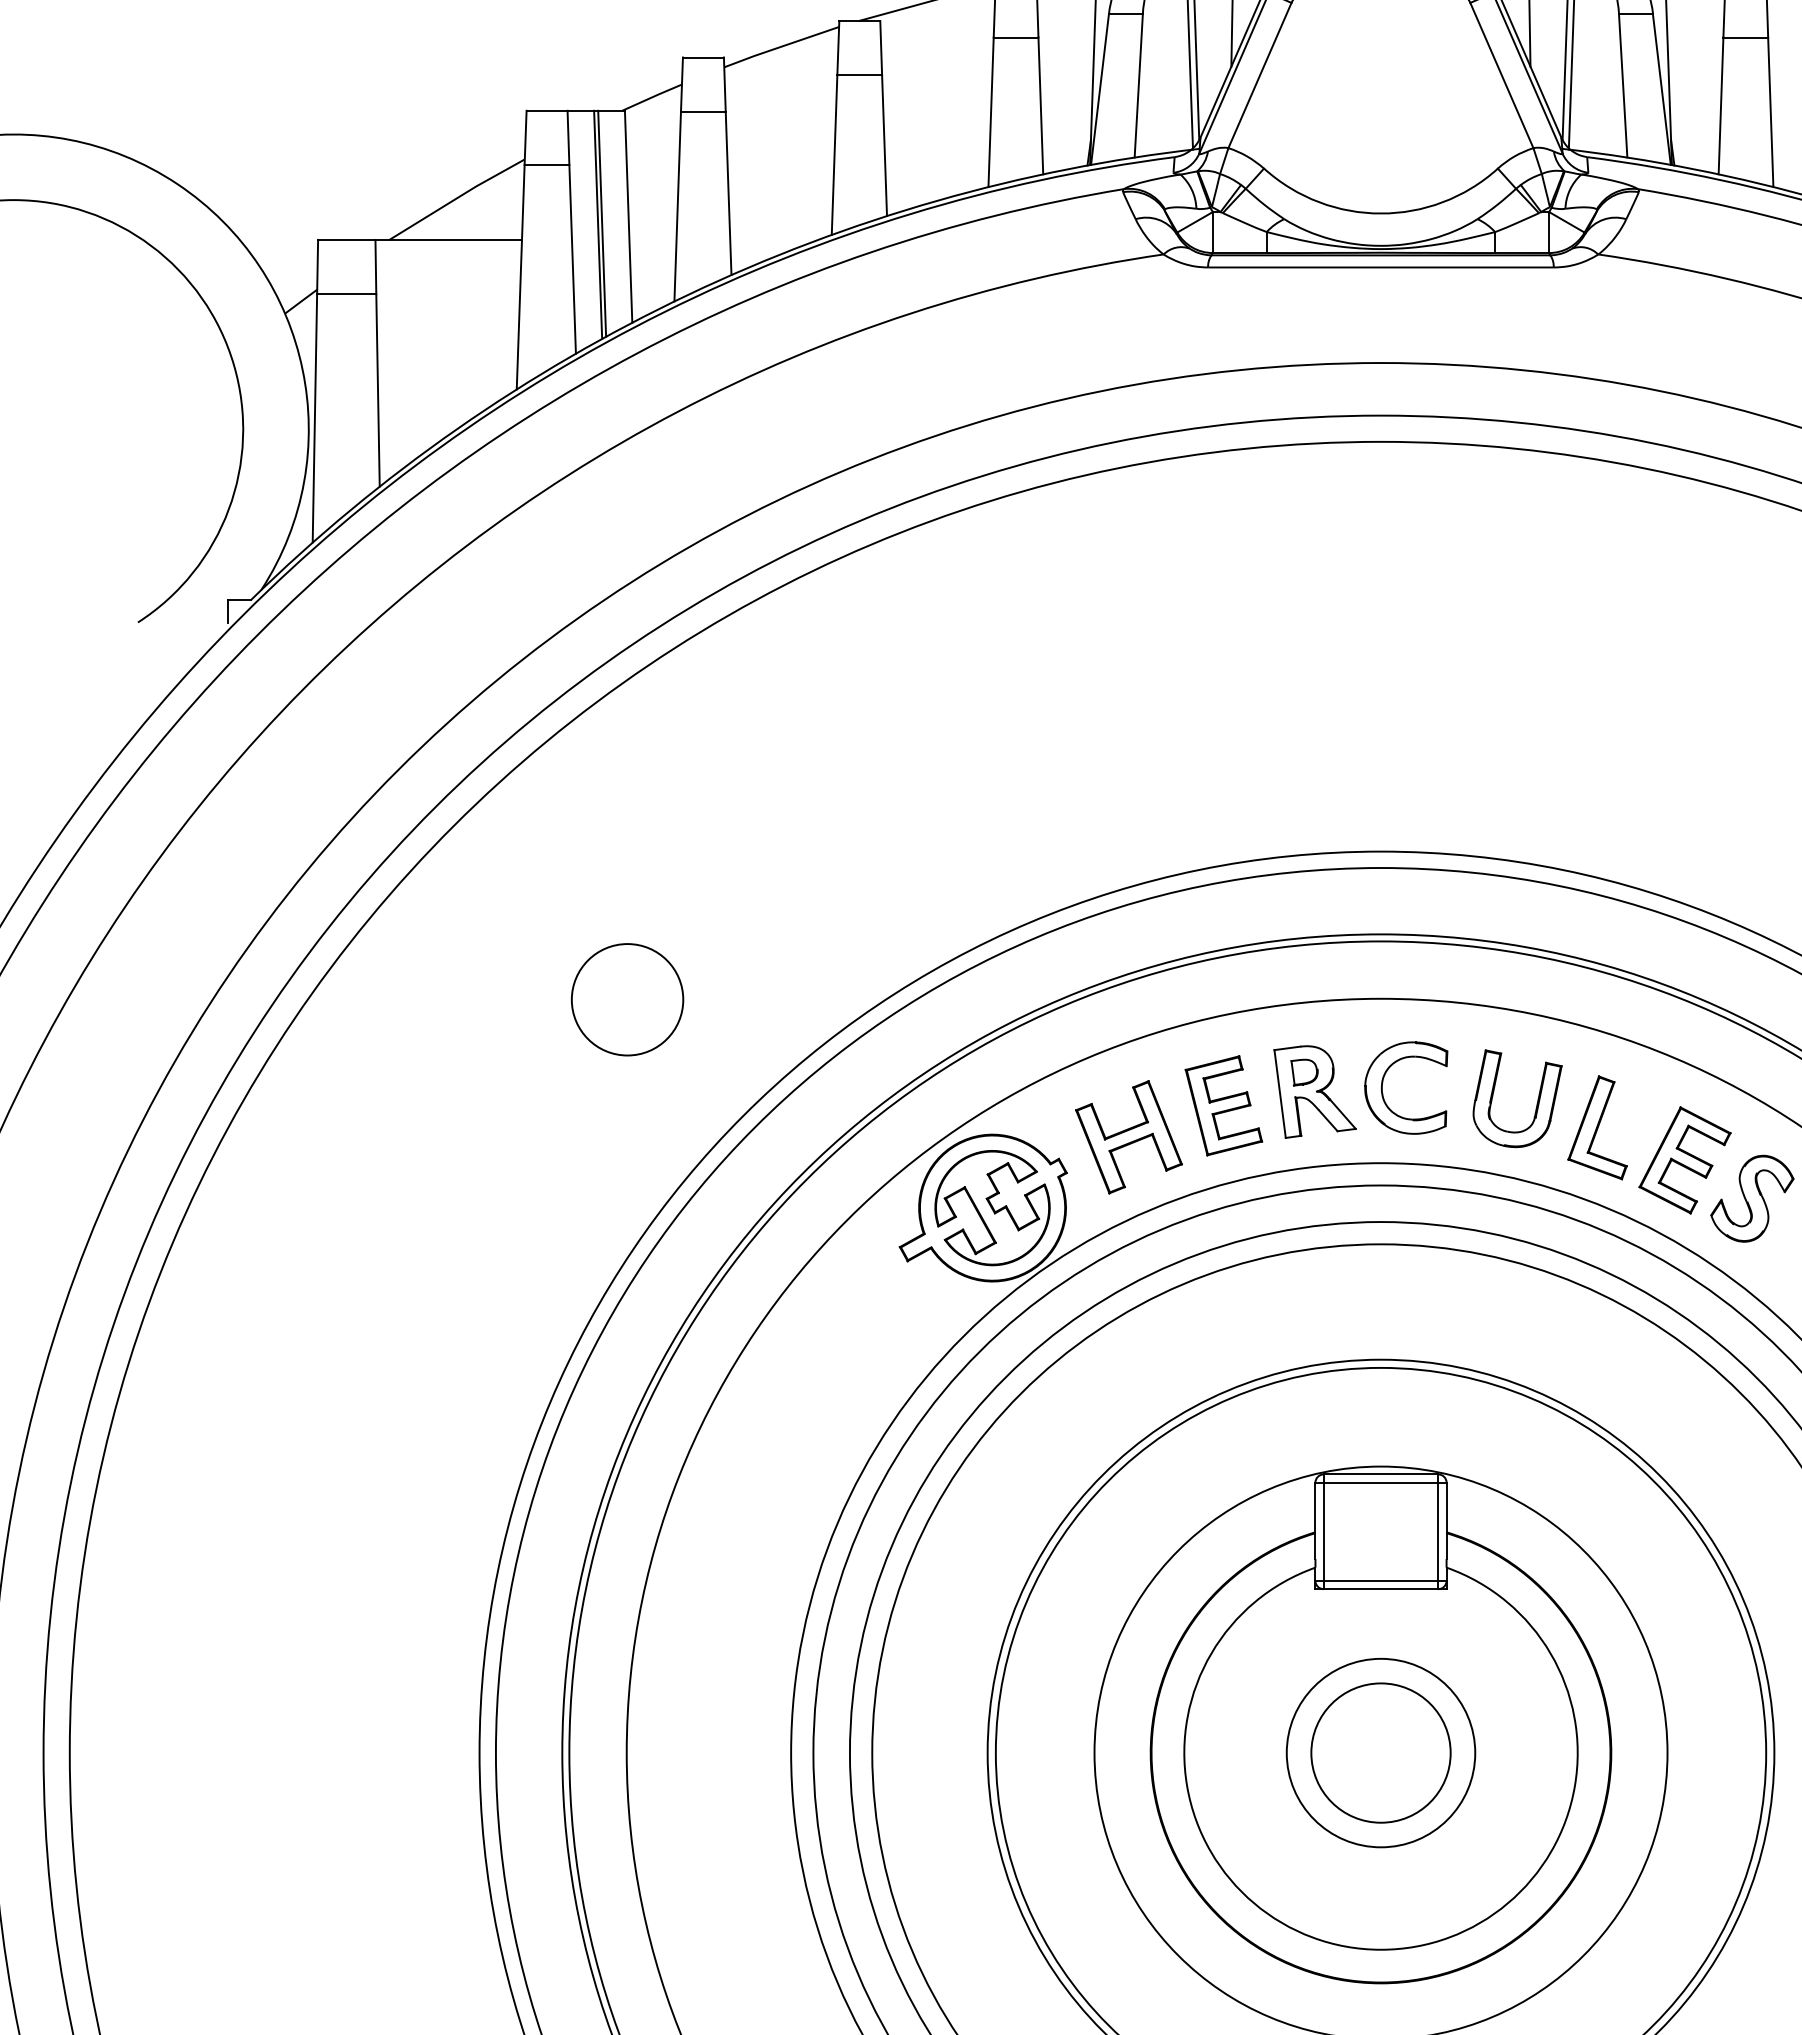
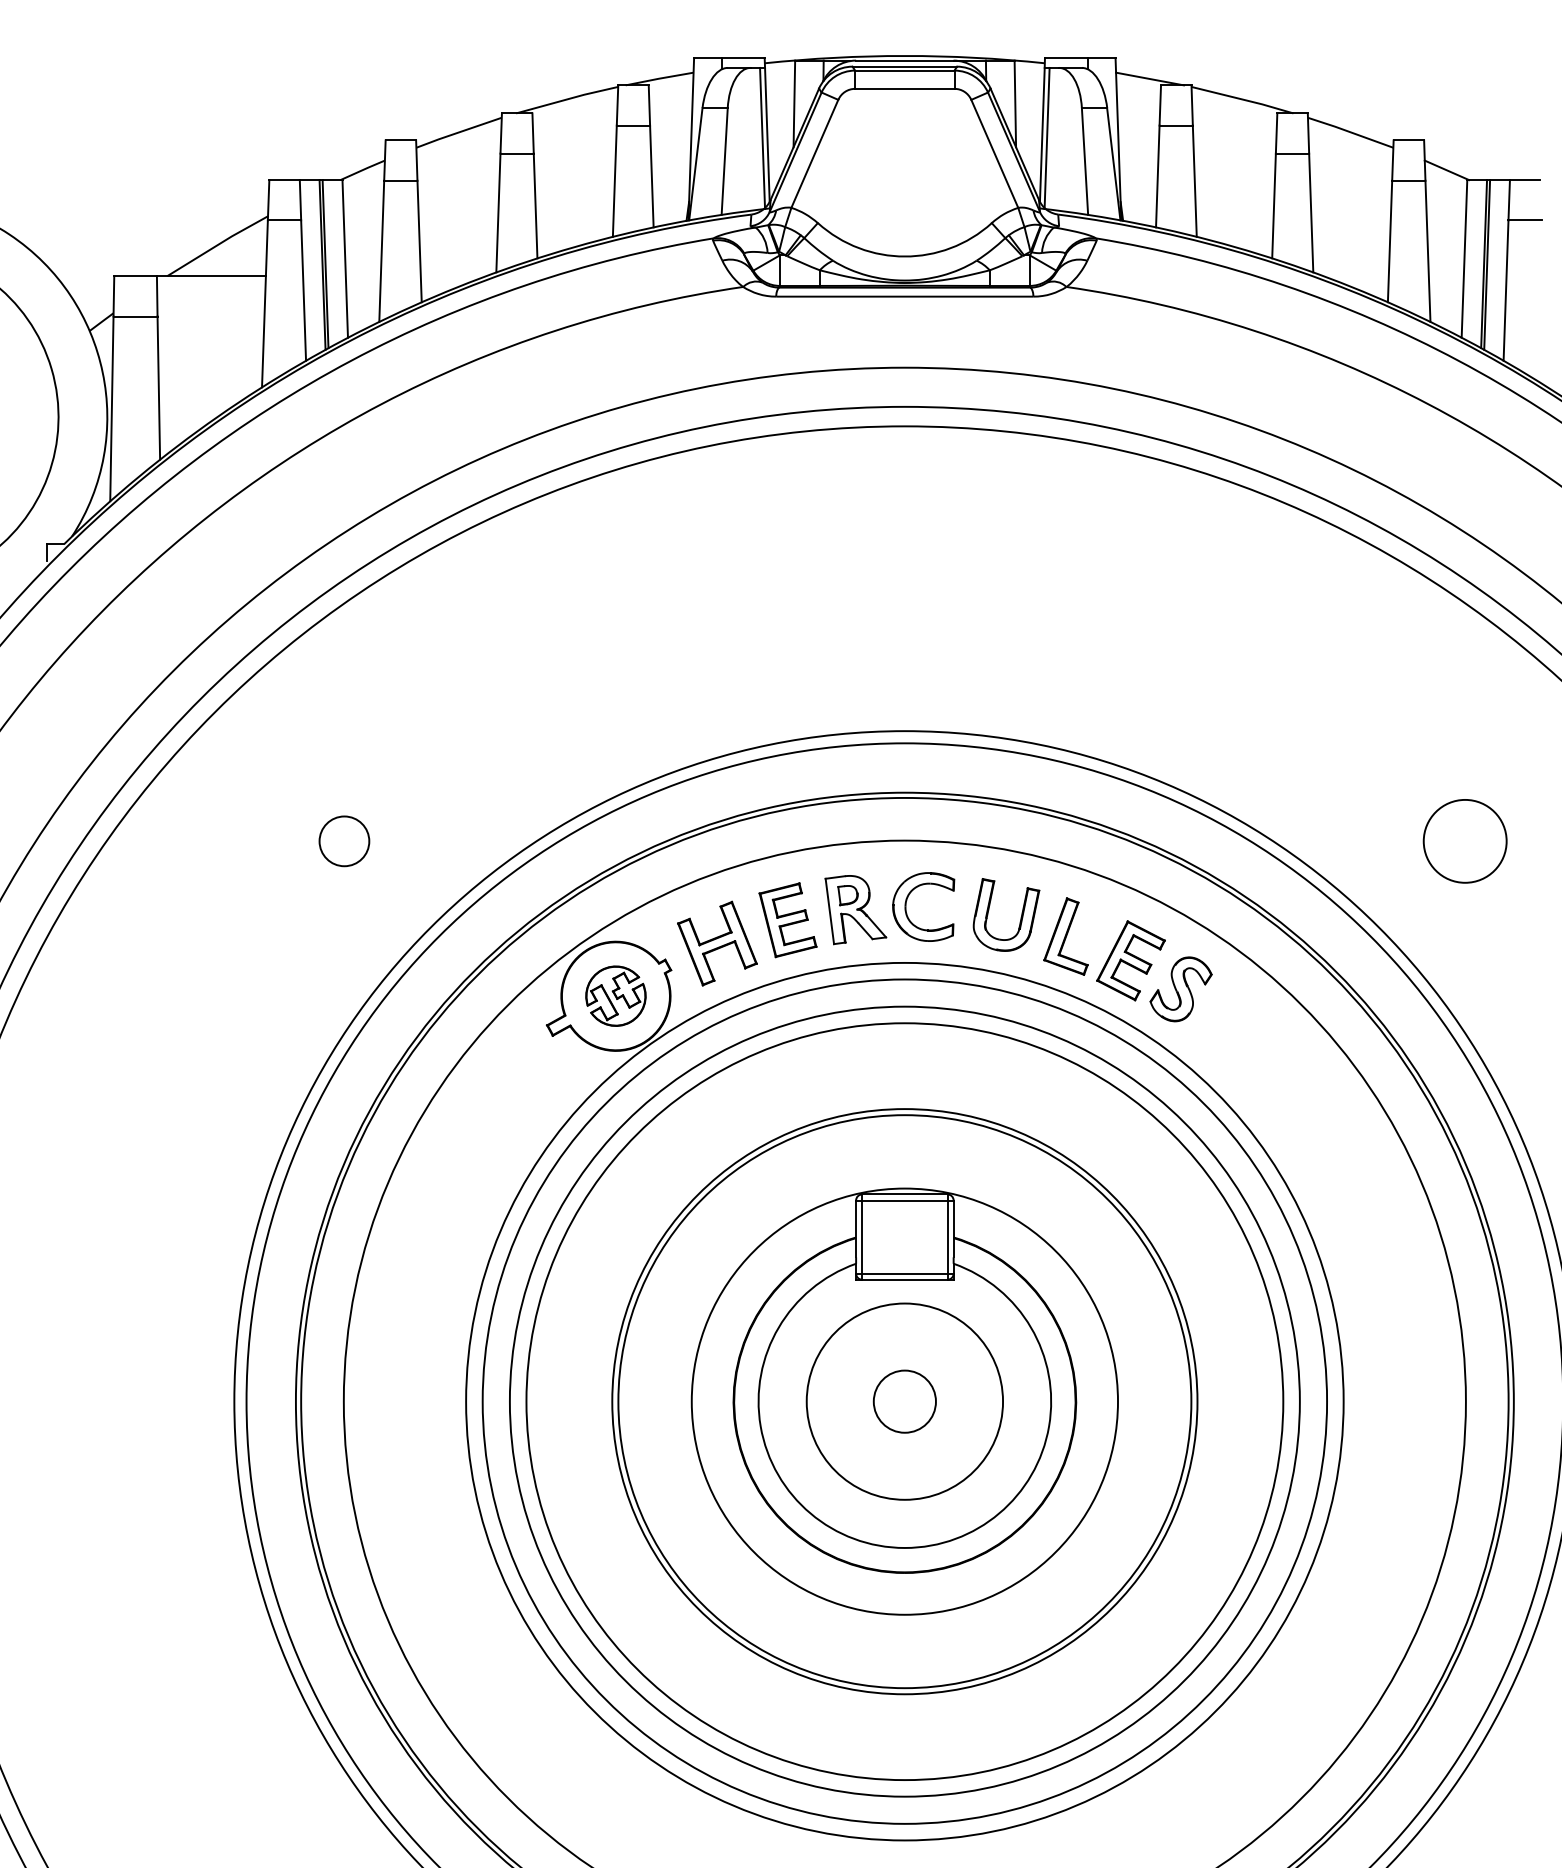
circle: (626, 998) -> (343, 840), size x0.6
part: (991, 1207) -> (615, 995), size x0.7
circle: (1380, 1752) -> (904, 1401), size x0.6
circle: (1380, 1752) -> (904, 1401), size x1.4

